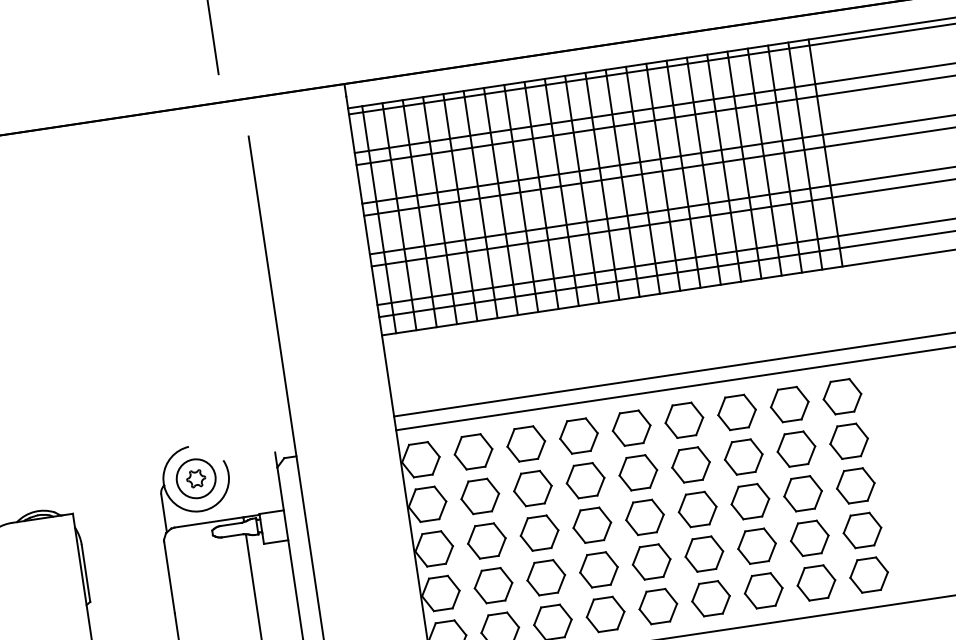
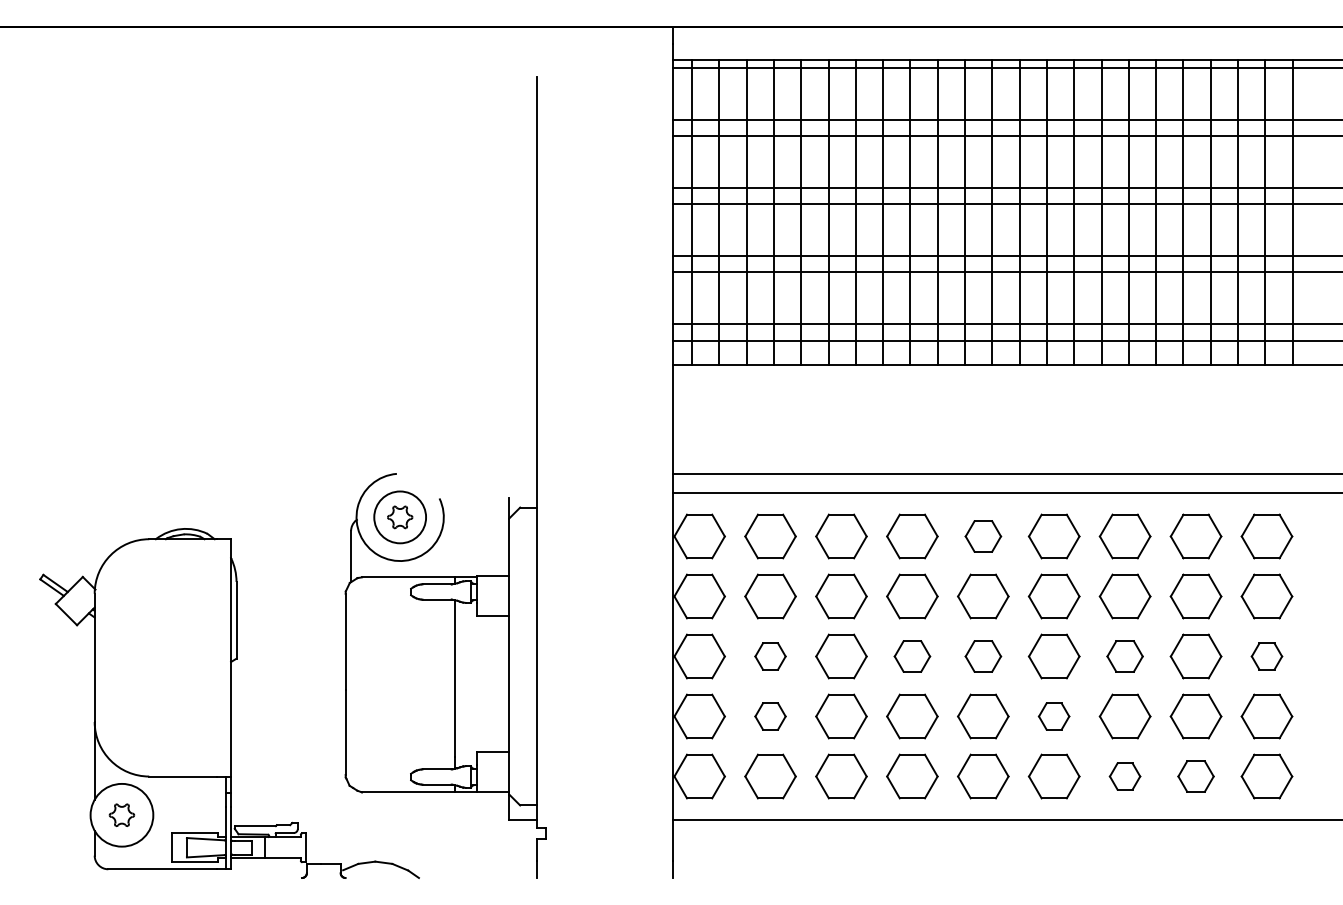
part: (631, 428) -> (983, 536), size x0.7
part: (855, 485) -> (1266, 656), size x0.6
part: (749, 501) -> (1124, 656), size x0.7
part: (645, 517) -> (983, 656), size x0.7
part: (592, 525) -> (912, 656), size x0.7
part: (486, 541) -> (770, 656), size x0.6
part: (703, 554) -> (1053, 716), size x0.6
part: (816, 583) -> (1195, 776), size x0.7
part: (493, 585) -> (770, 716), size x0.6
part: (763, 590) -> (1124, 776), size x0.6

